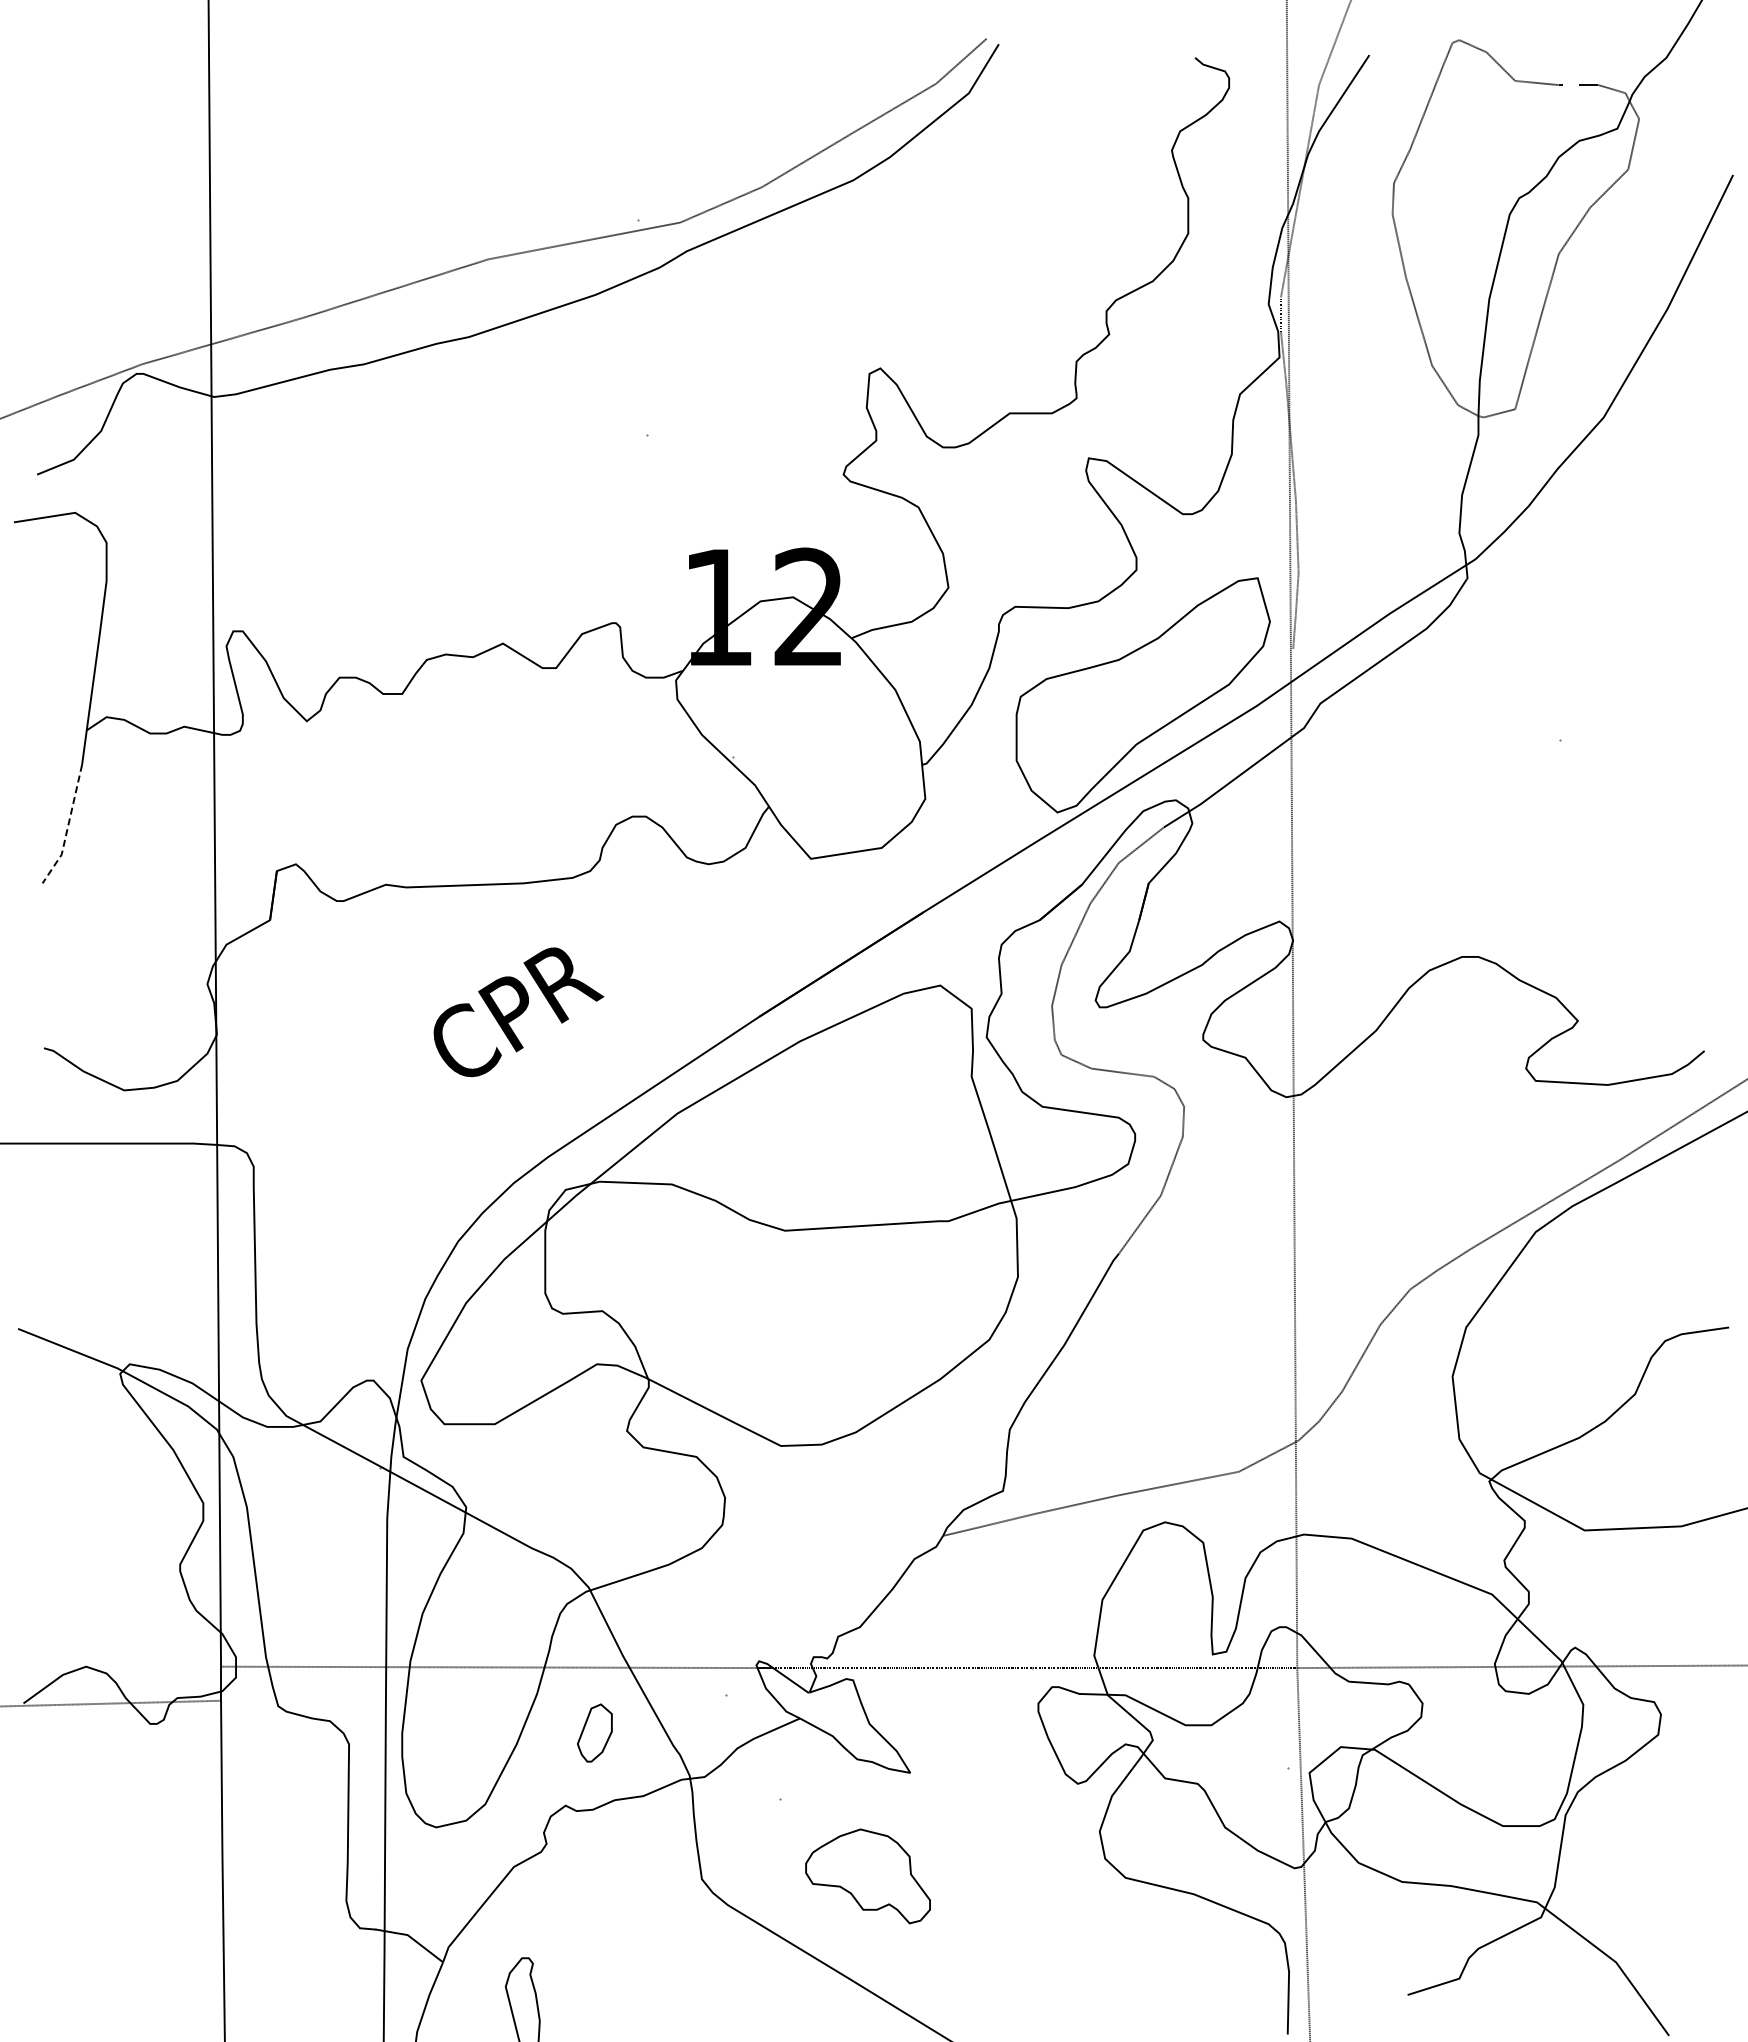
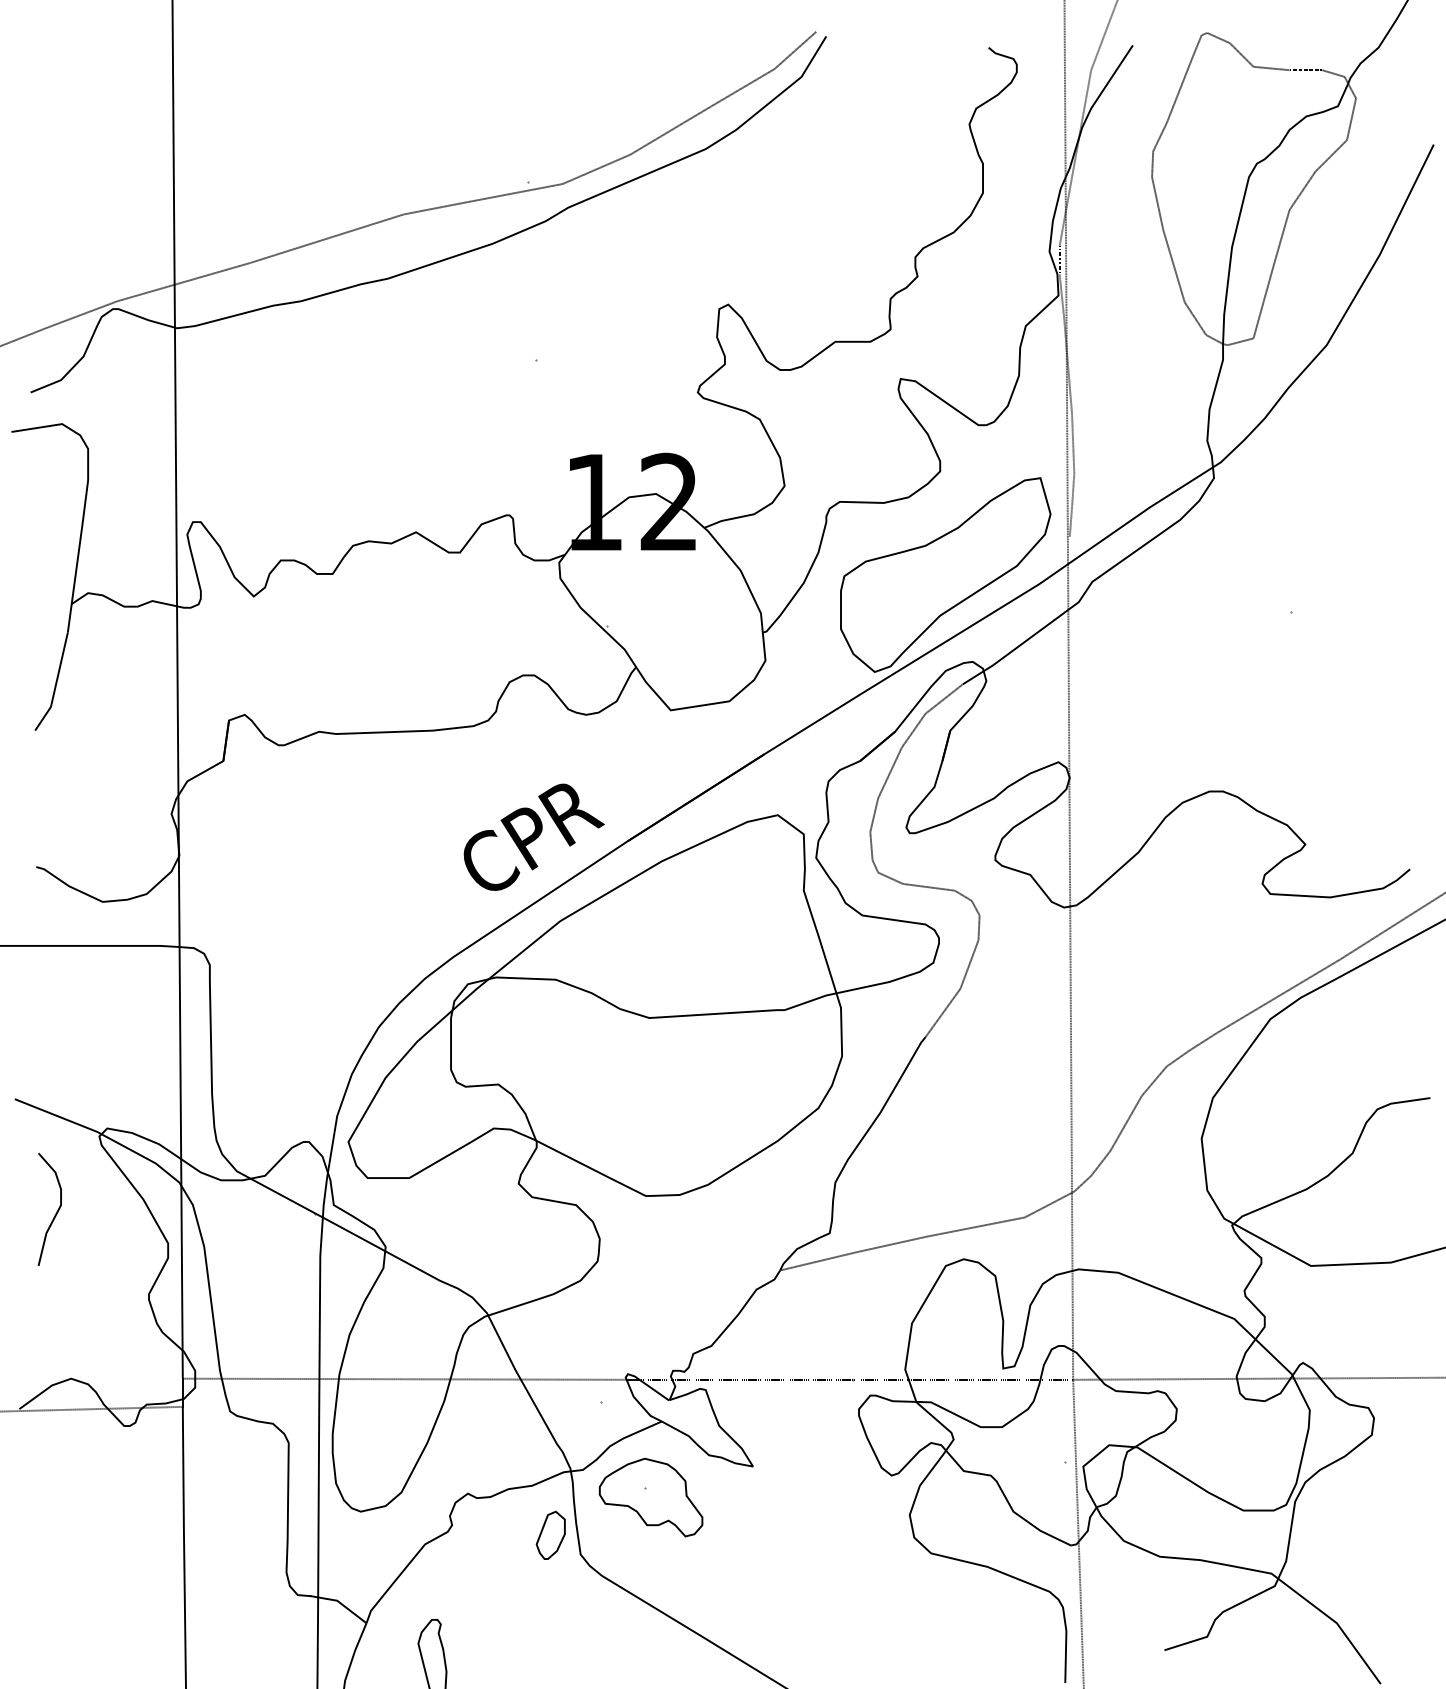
line: (67, 827) -> (55, 684), dashed -> solid
text: (518, 1012) -> (533, 837), moved
curve: (68, 1464) -> (56, 1211), added
part: (594, 1732) -> (550, 1534), moved
part: (867, 1876) -> (650, 1497), moved

